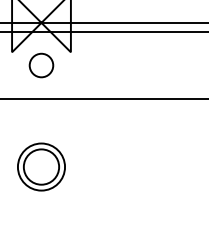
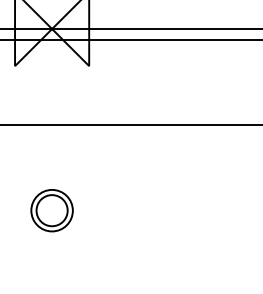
circle: (41, 65) -> (52, 82), removed
part: (41, 166) -> (52, 210), size x0.7

